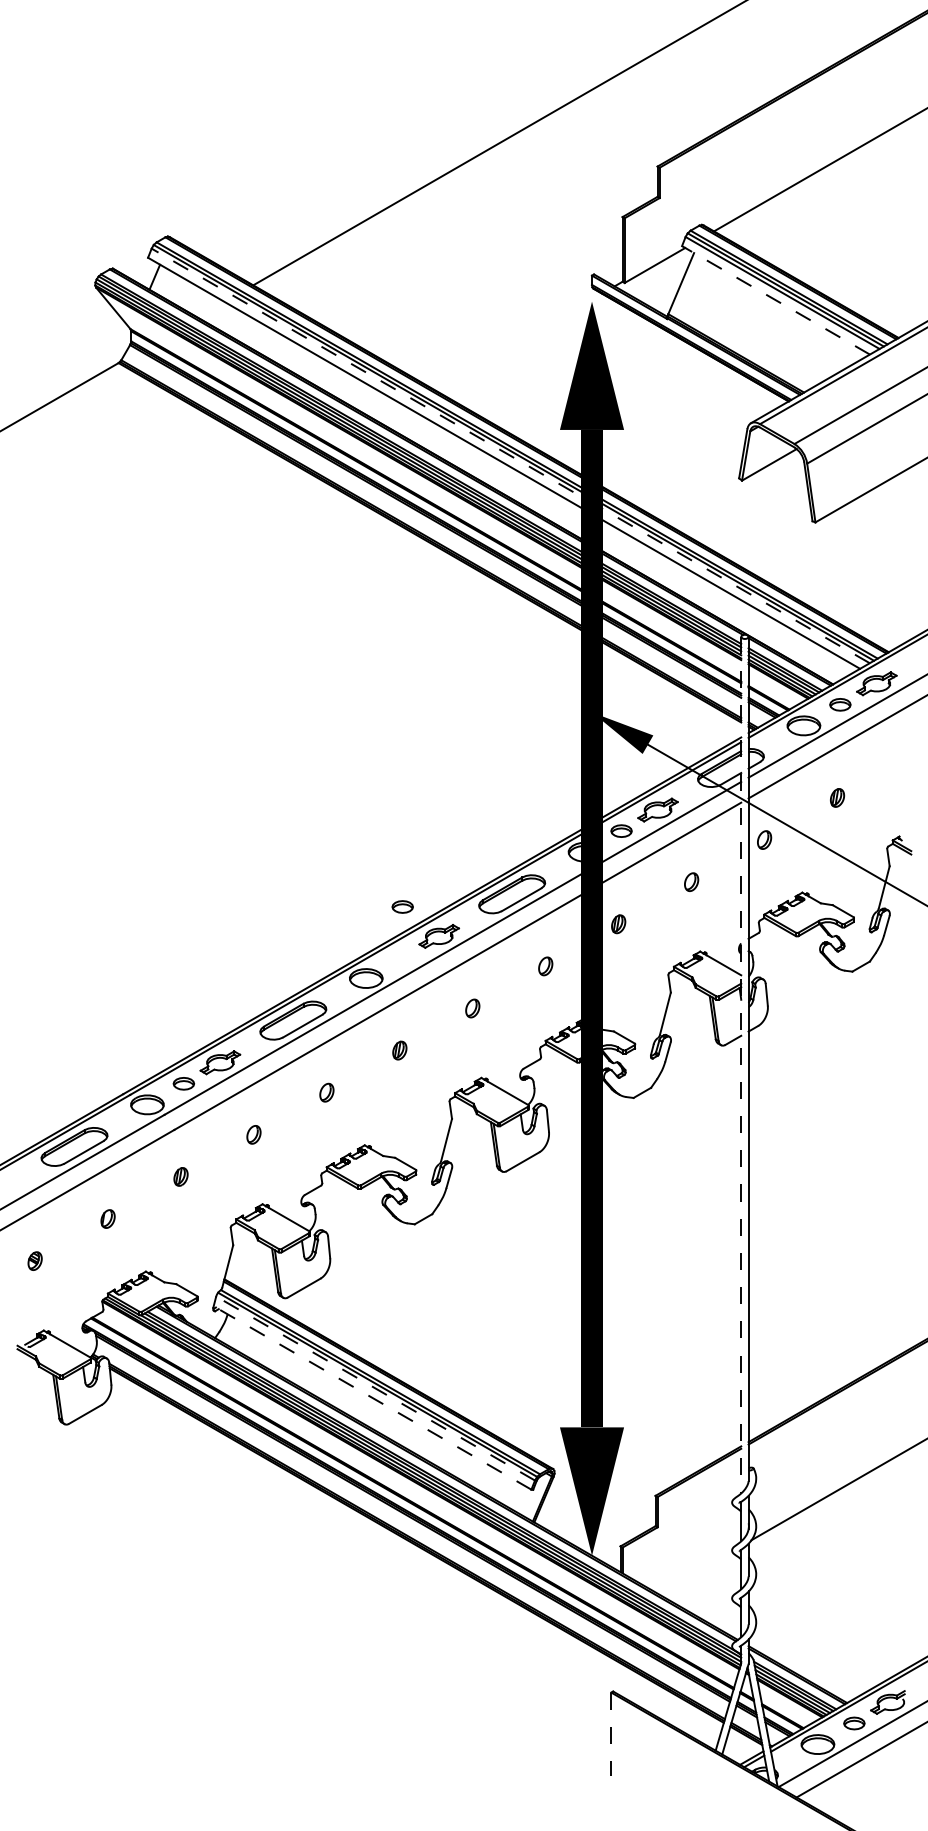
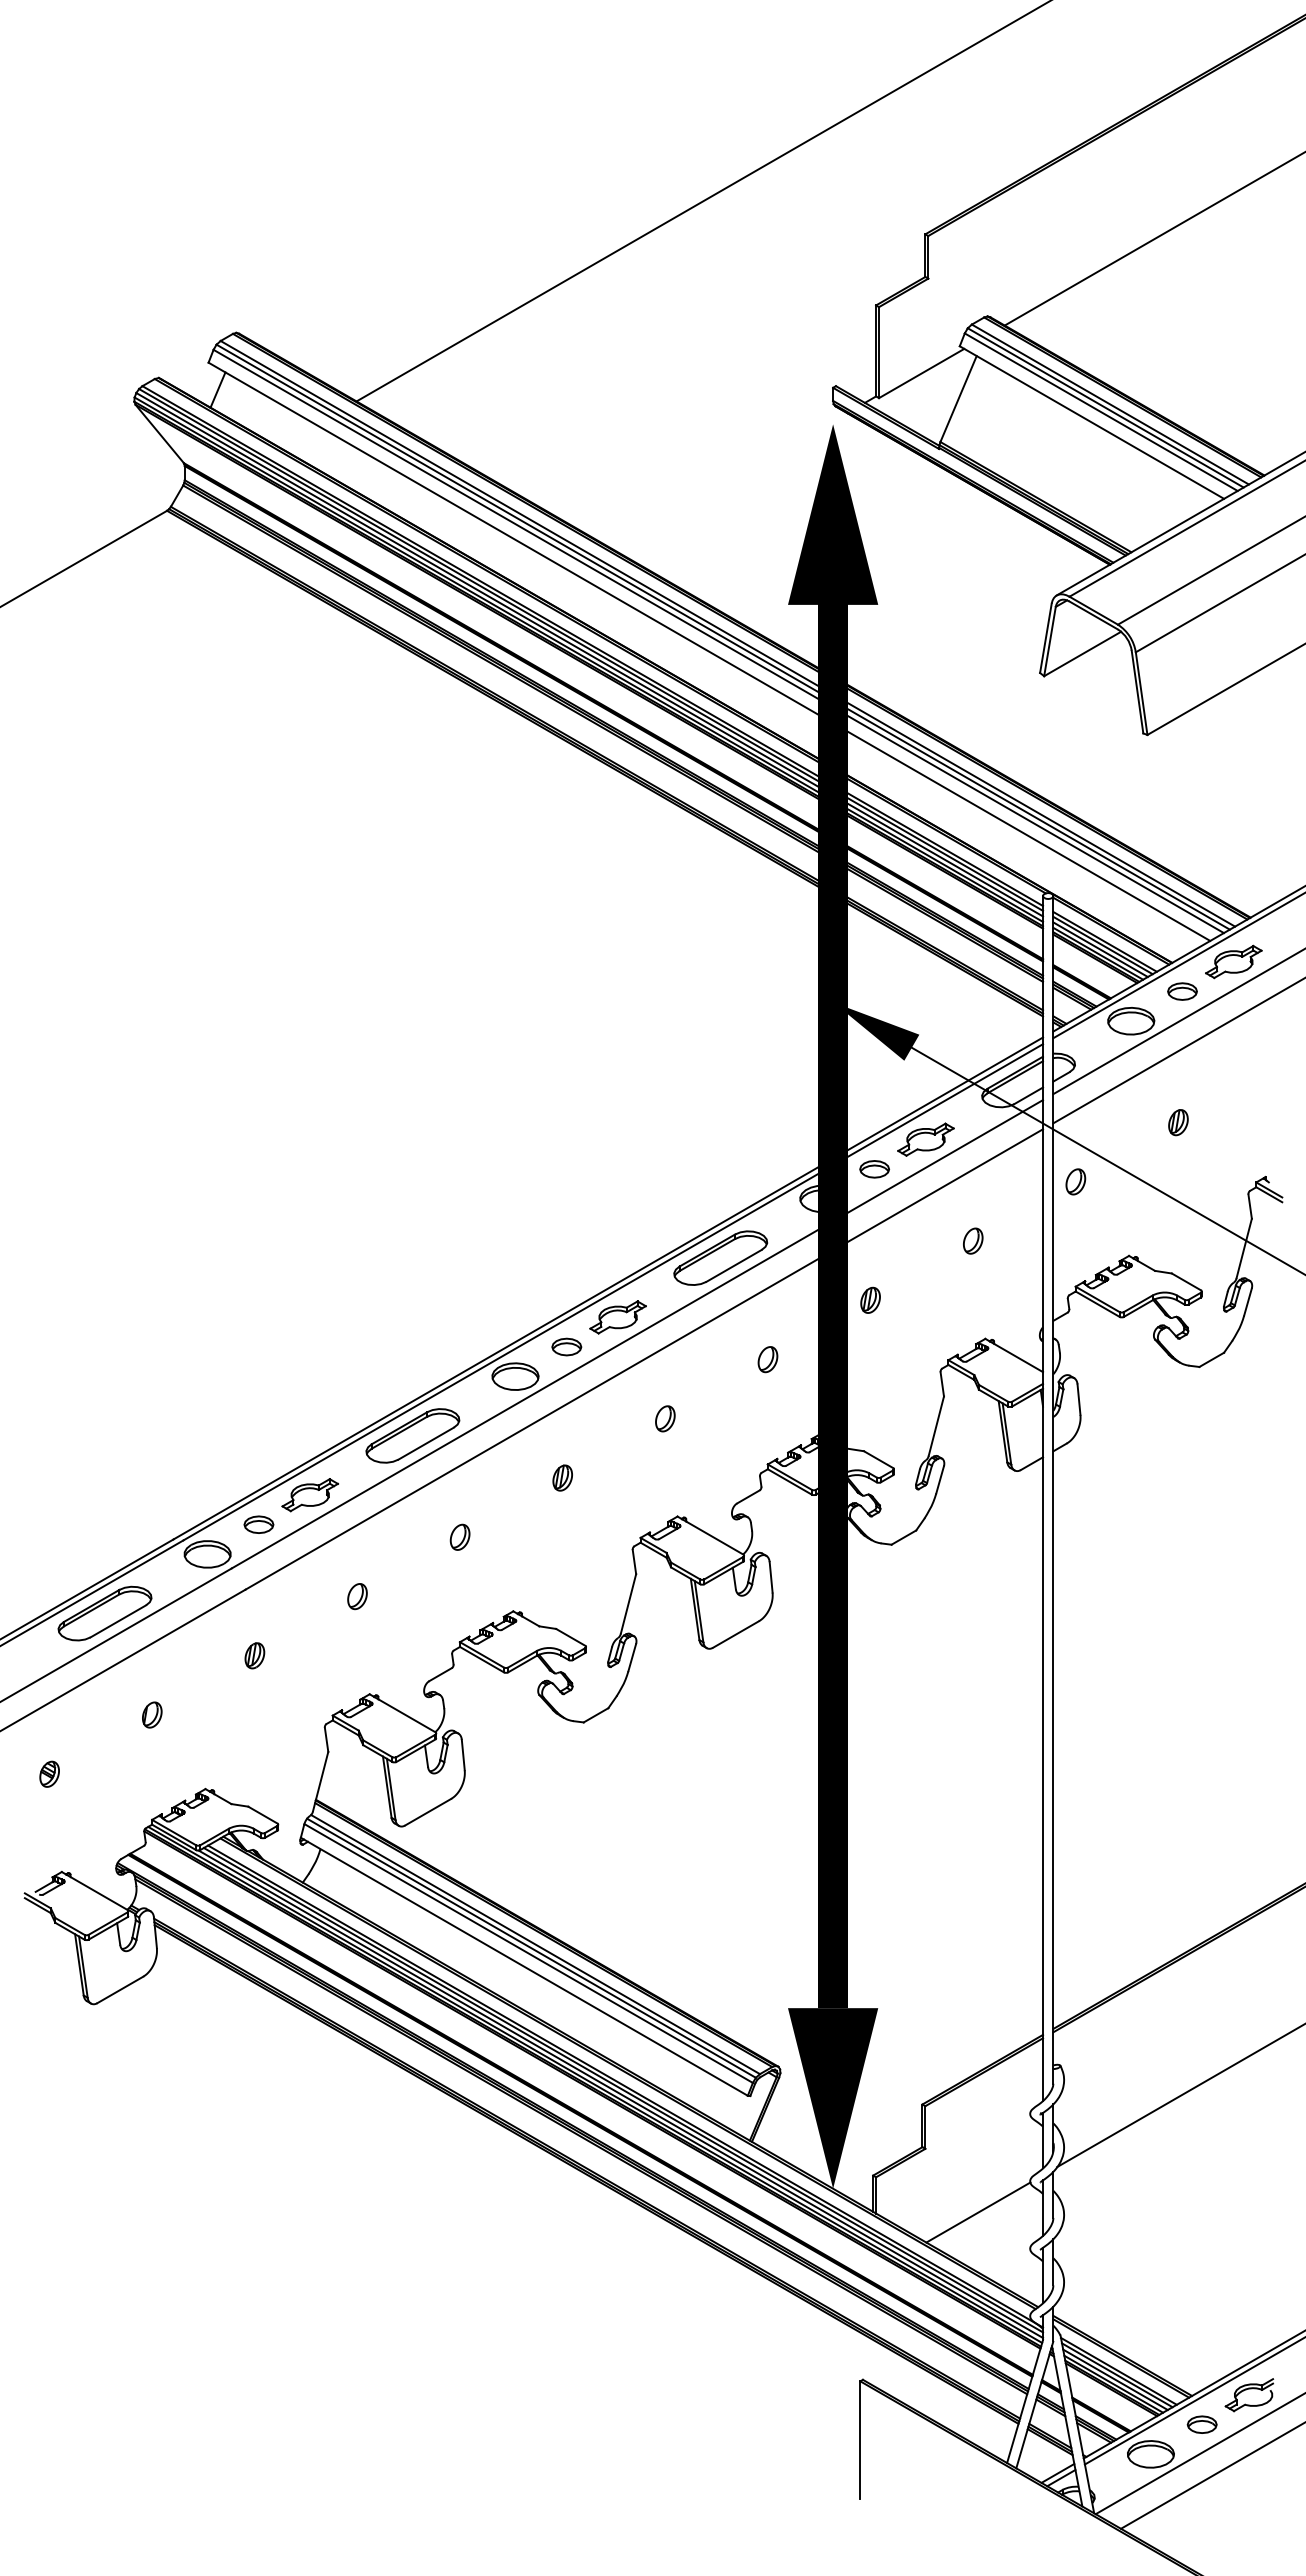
line: (775, 300) -> (1091, 422), dashed -> solid
line: (510, 455) -> (718, 641), dashed -> solid
part: (402, 906) -> (566, 1346), moved
line: (741, 1065) -> (1043, 1498), dashed -> solid
line: (375, 1388) -> (528, 1953), dashed -> solid
line: (371, 1397) -> (523, 1966), dashed -> solid
line: (695, 1572) -> (978, 2212), added
line: (611, 1734) -> (860, 2440), dashed -> solid

